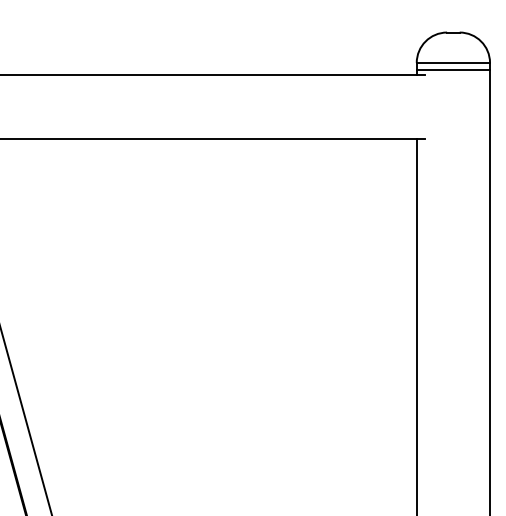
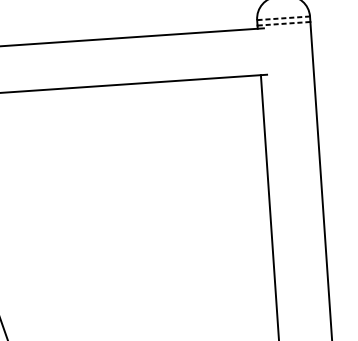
line: (453, 62) -> (283, 18), solid -> dashed
line: (453, 70) -> (284, 23), solid -> dashed

